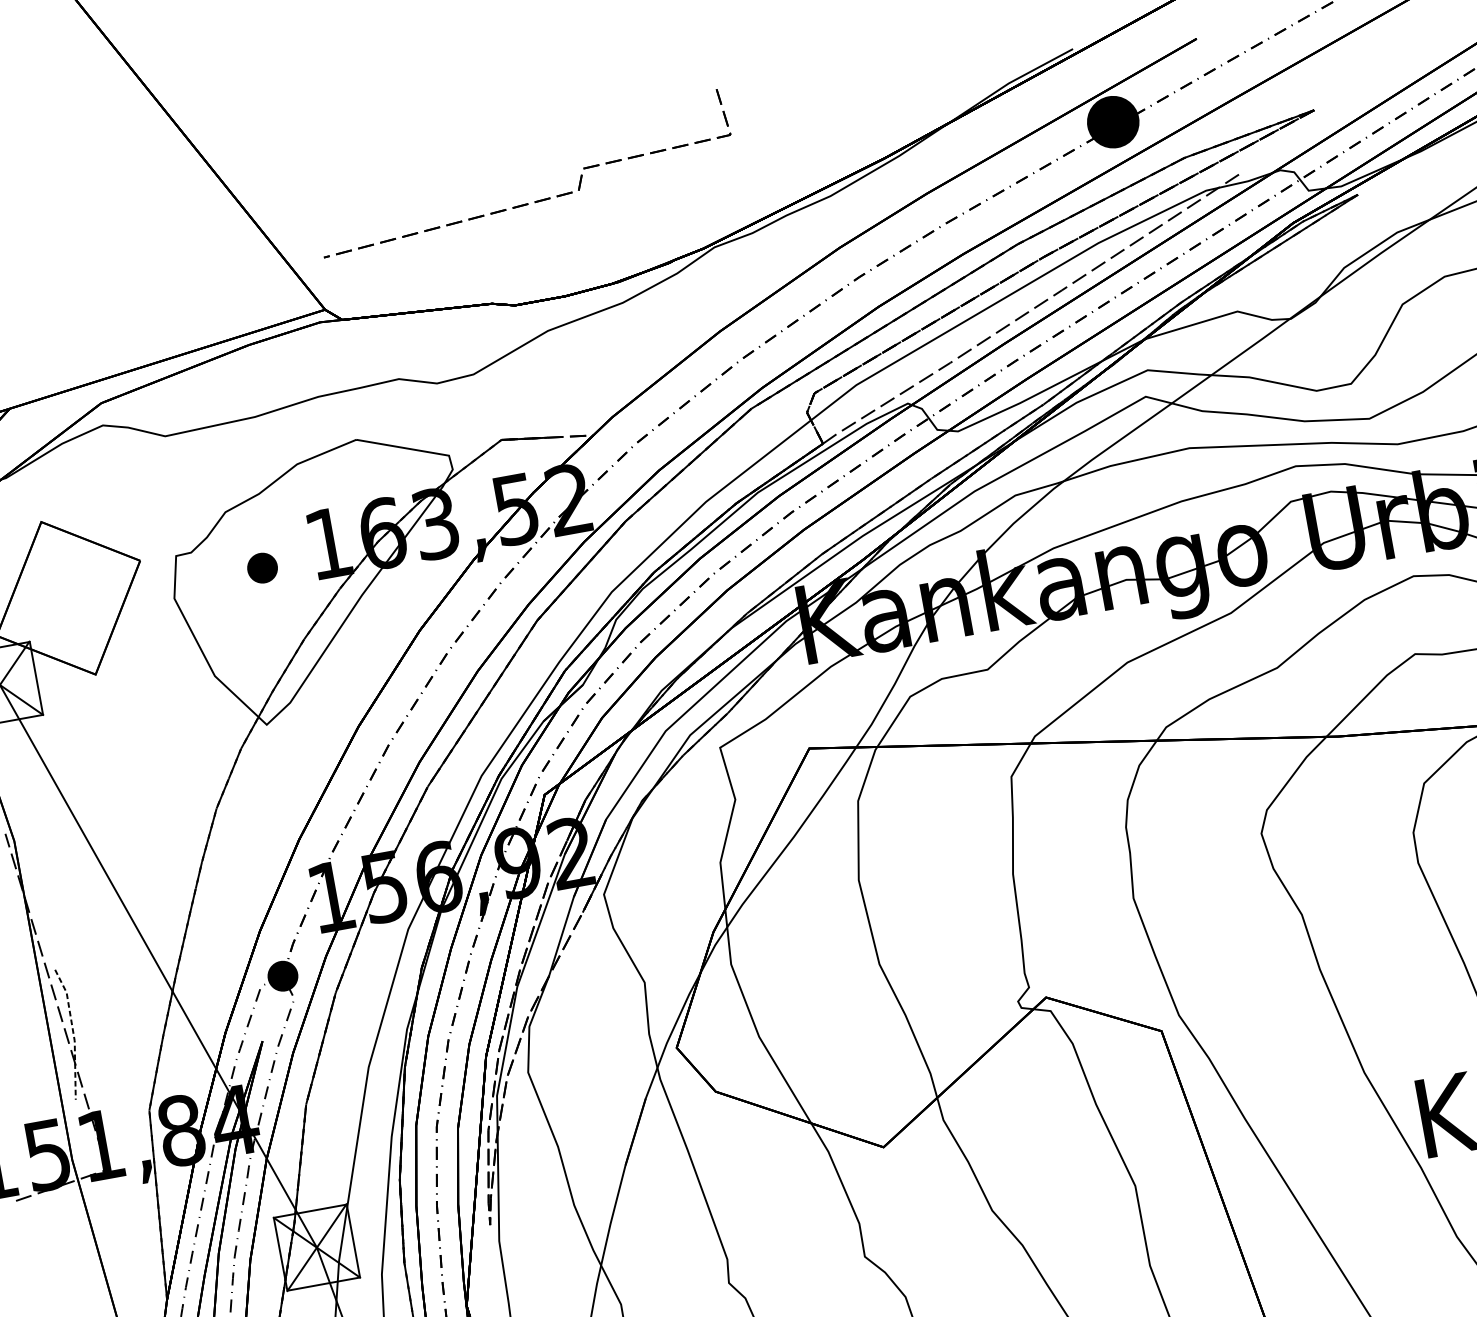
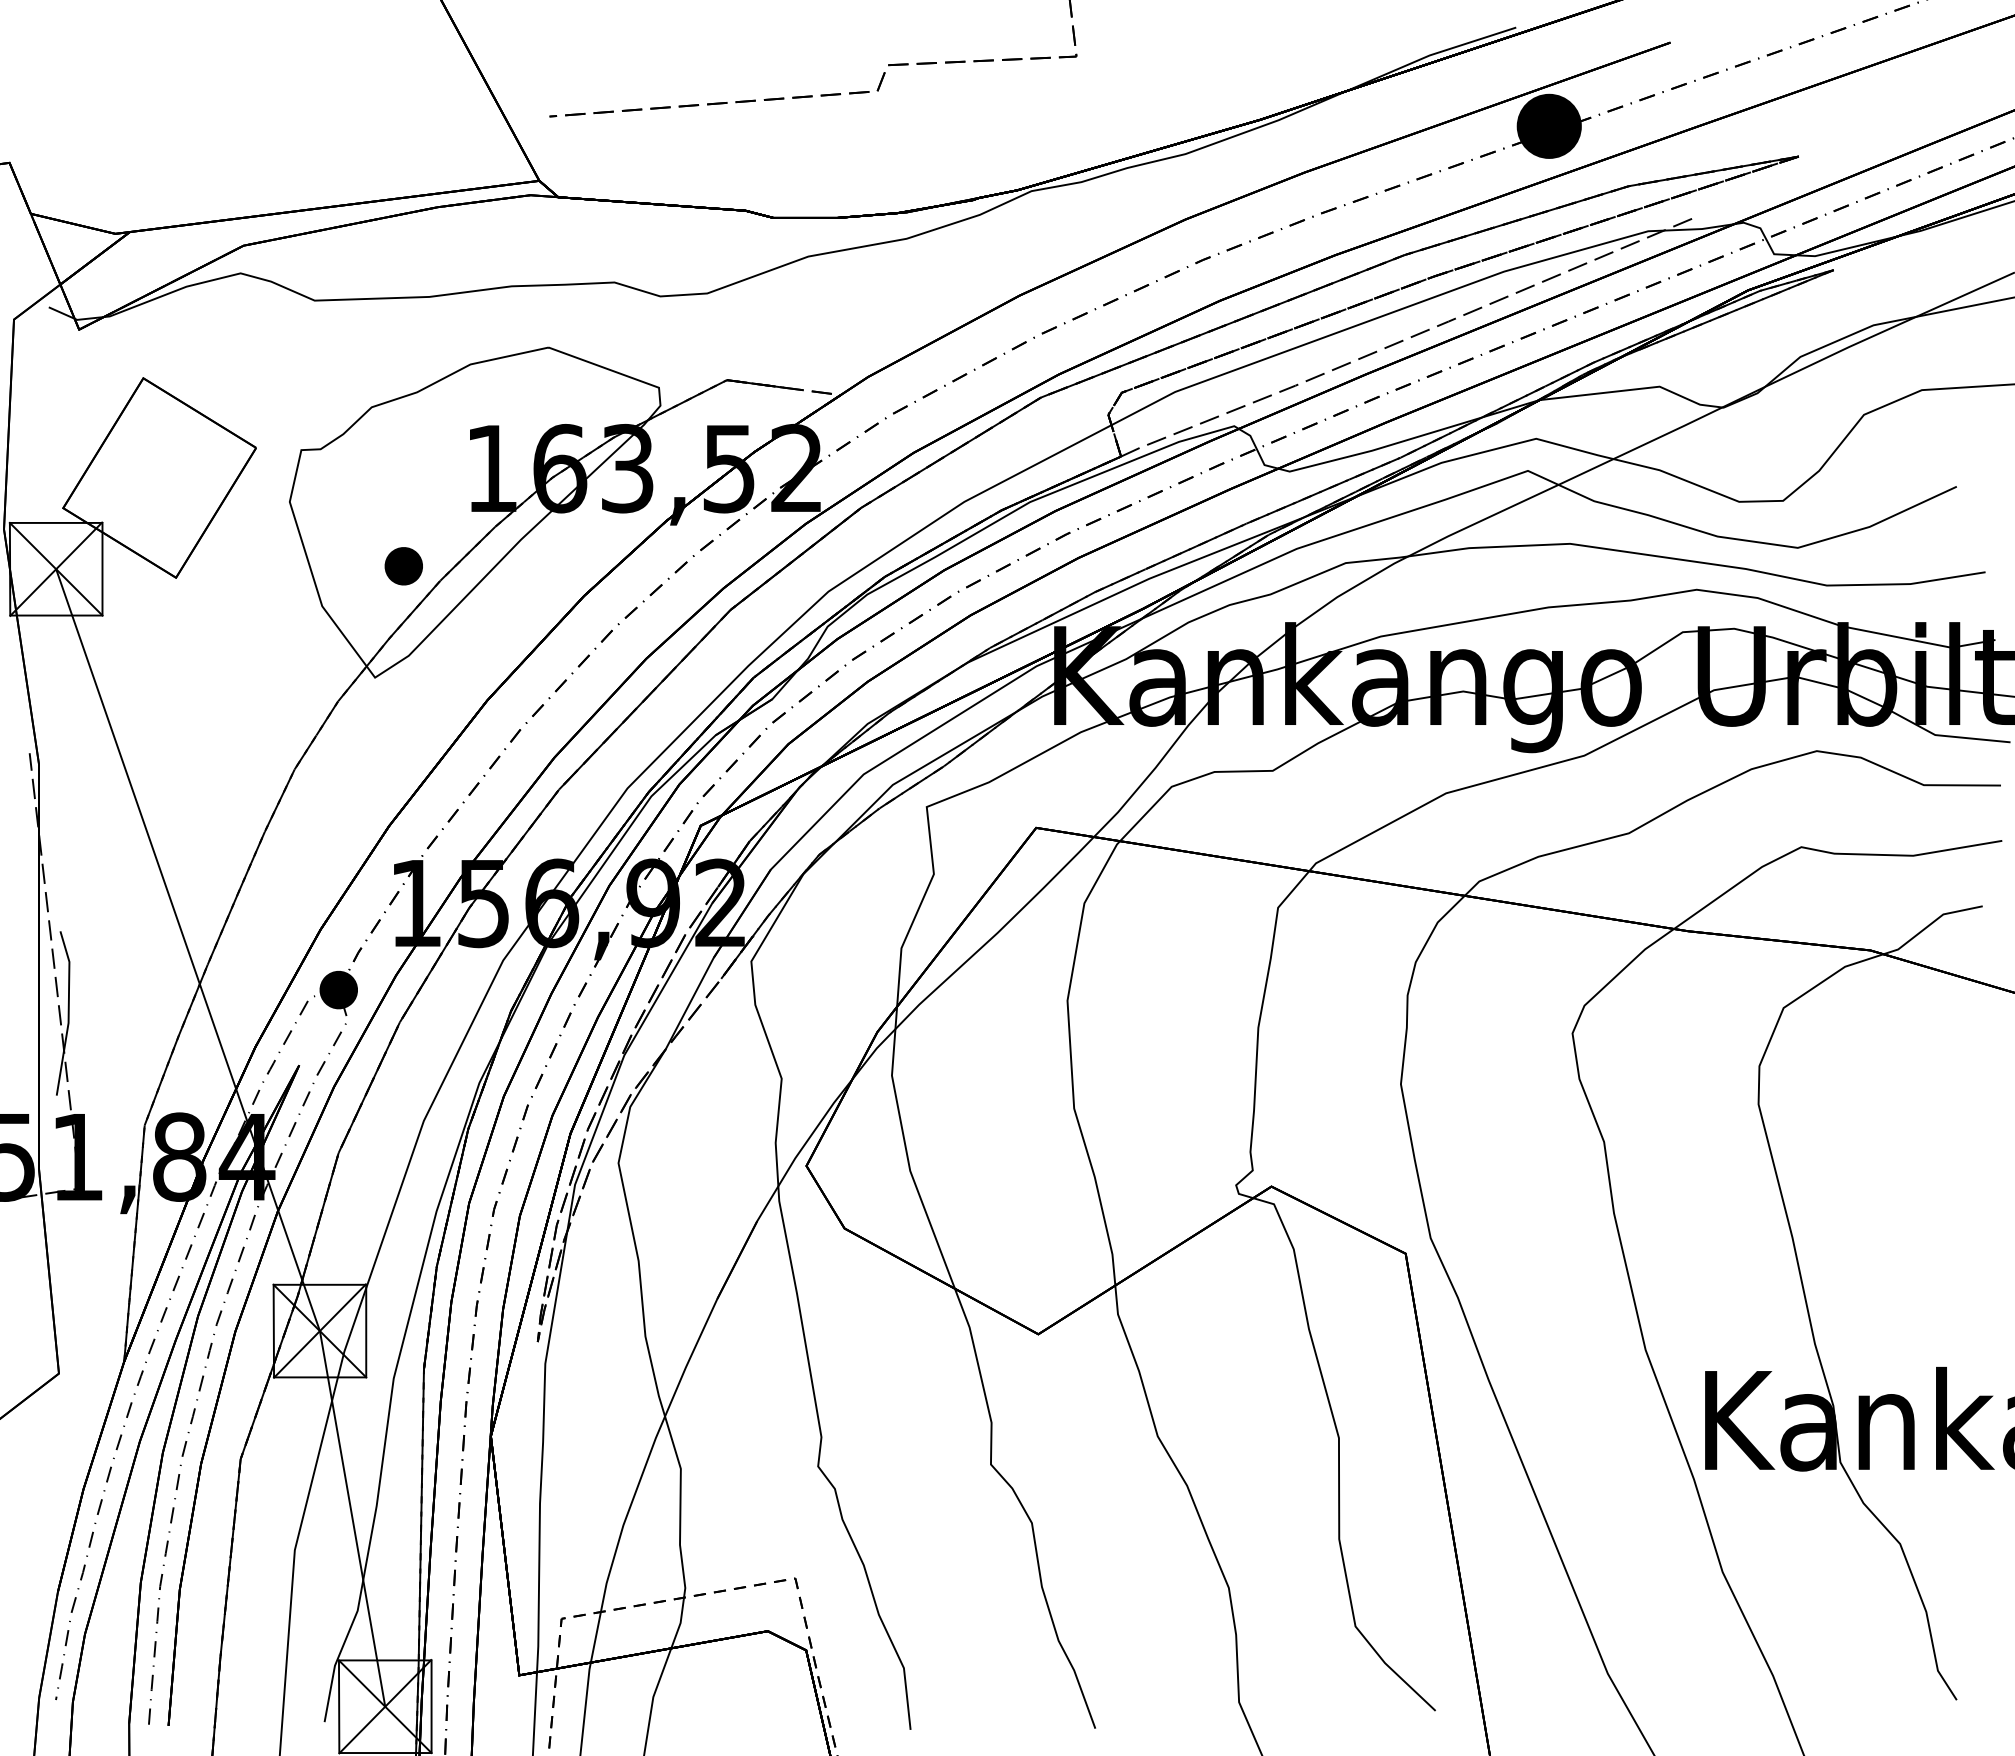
part: (262, 568) -> (403, 566), moved
line: (73, 1033) -> (68, 1013), dashed -> solid

